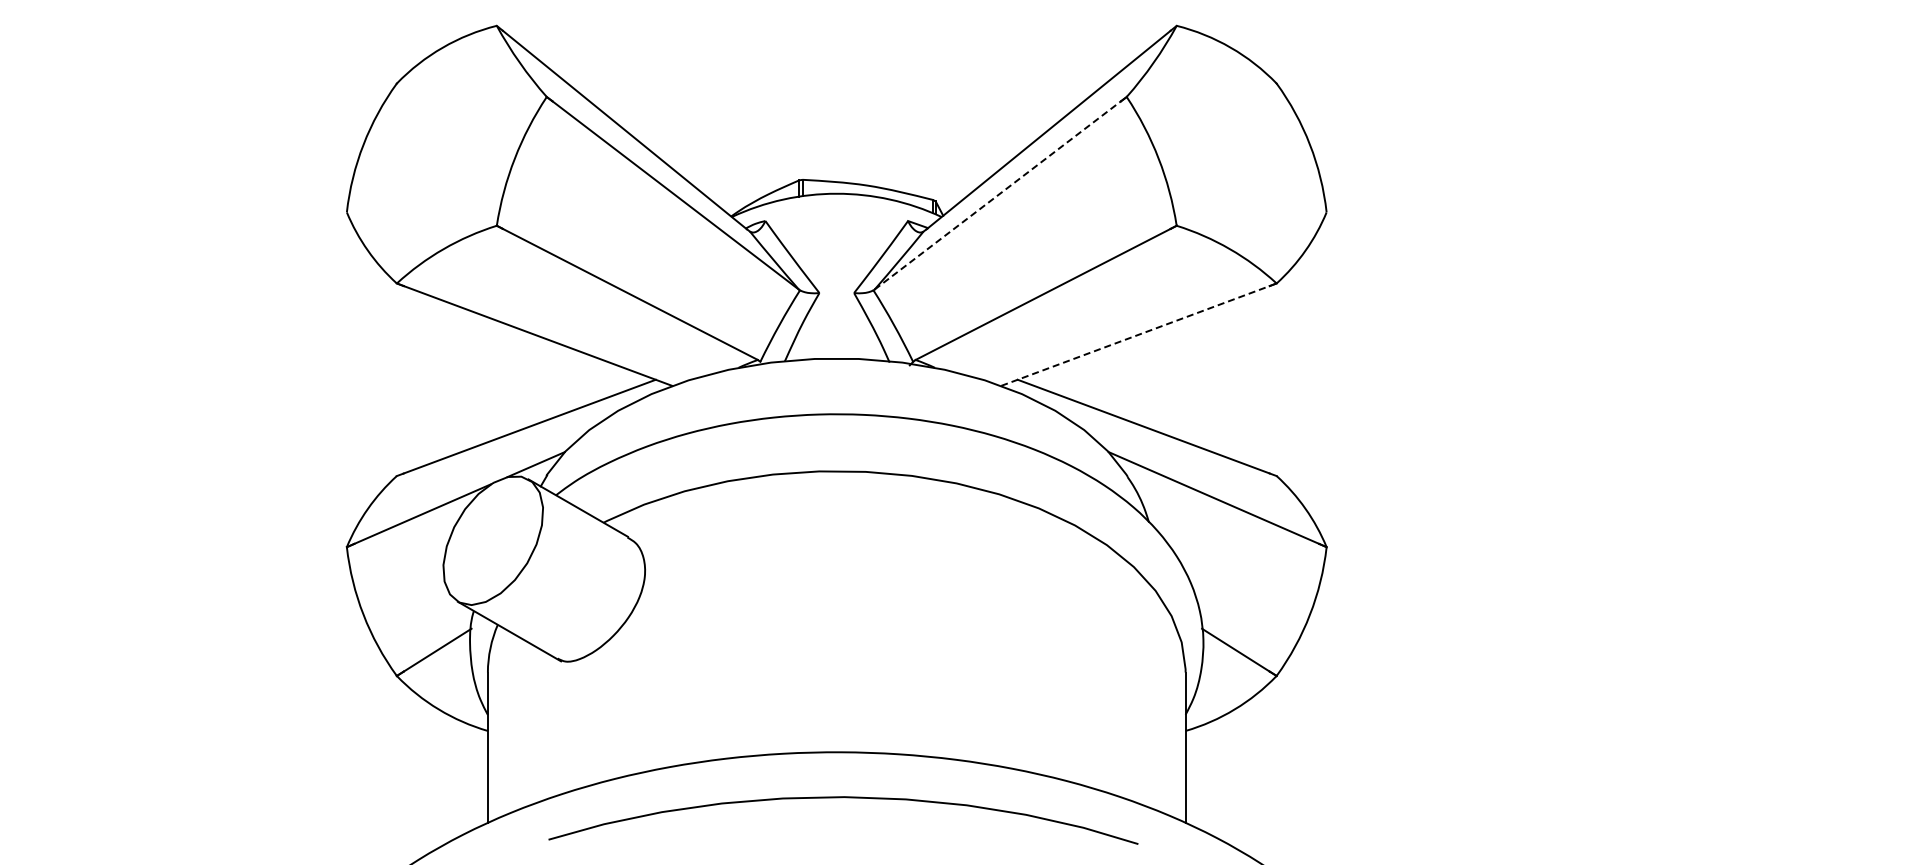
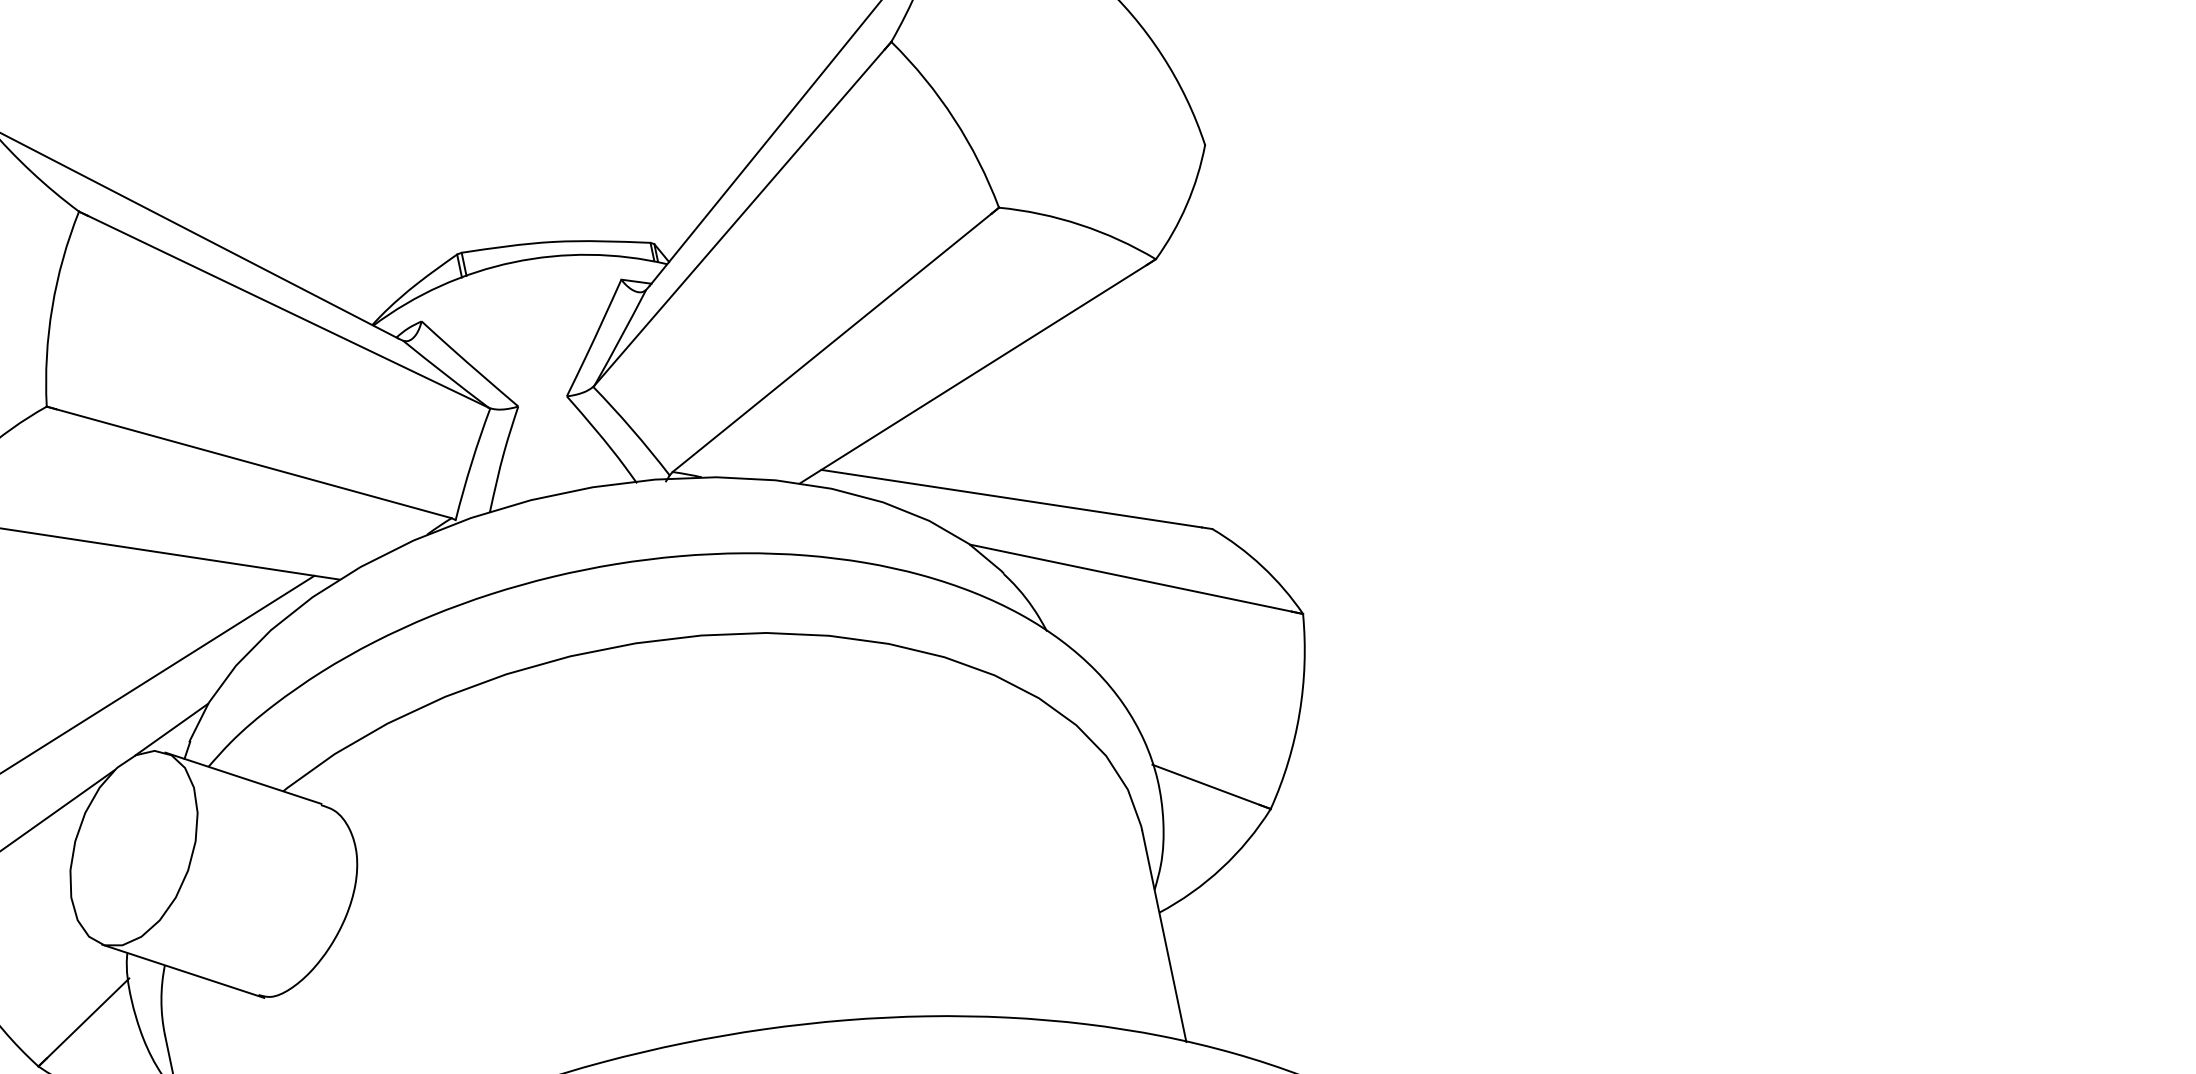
line: (998, 195) -> (740, 217), dashed -> solid
line: (1135, 335) -> (973, 373), dashed -> solid

